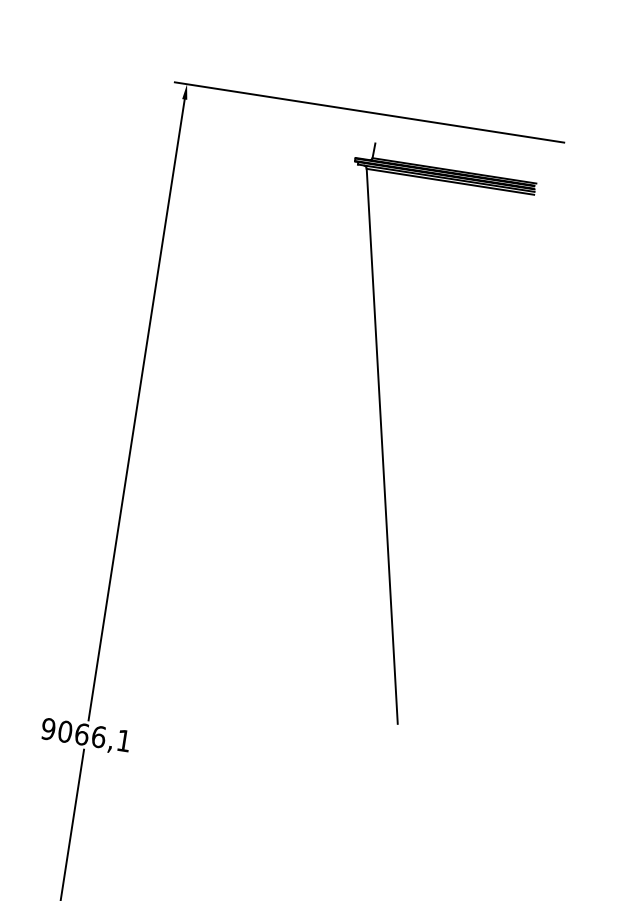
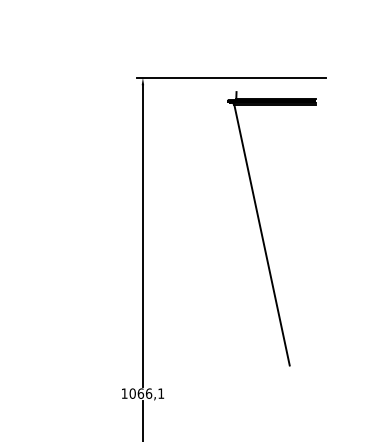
text: (48, 728) -> (124, 393), 9066,1 -> 1066,1

